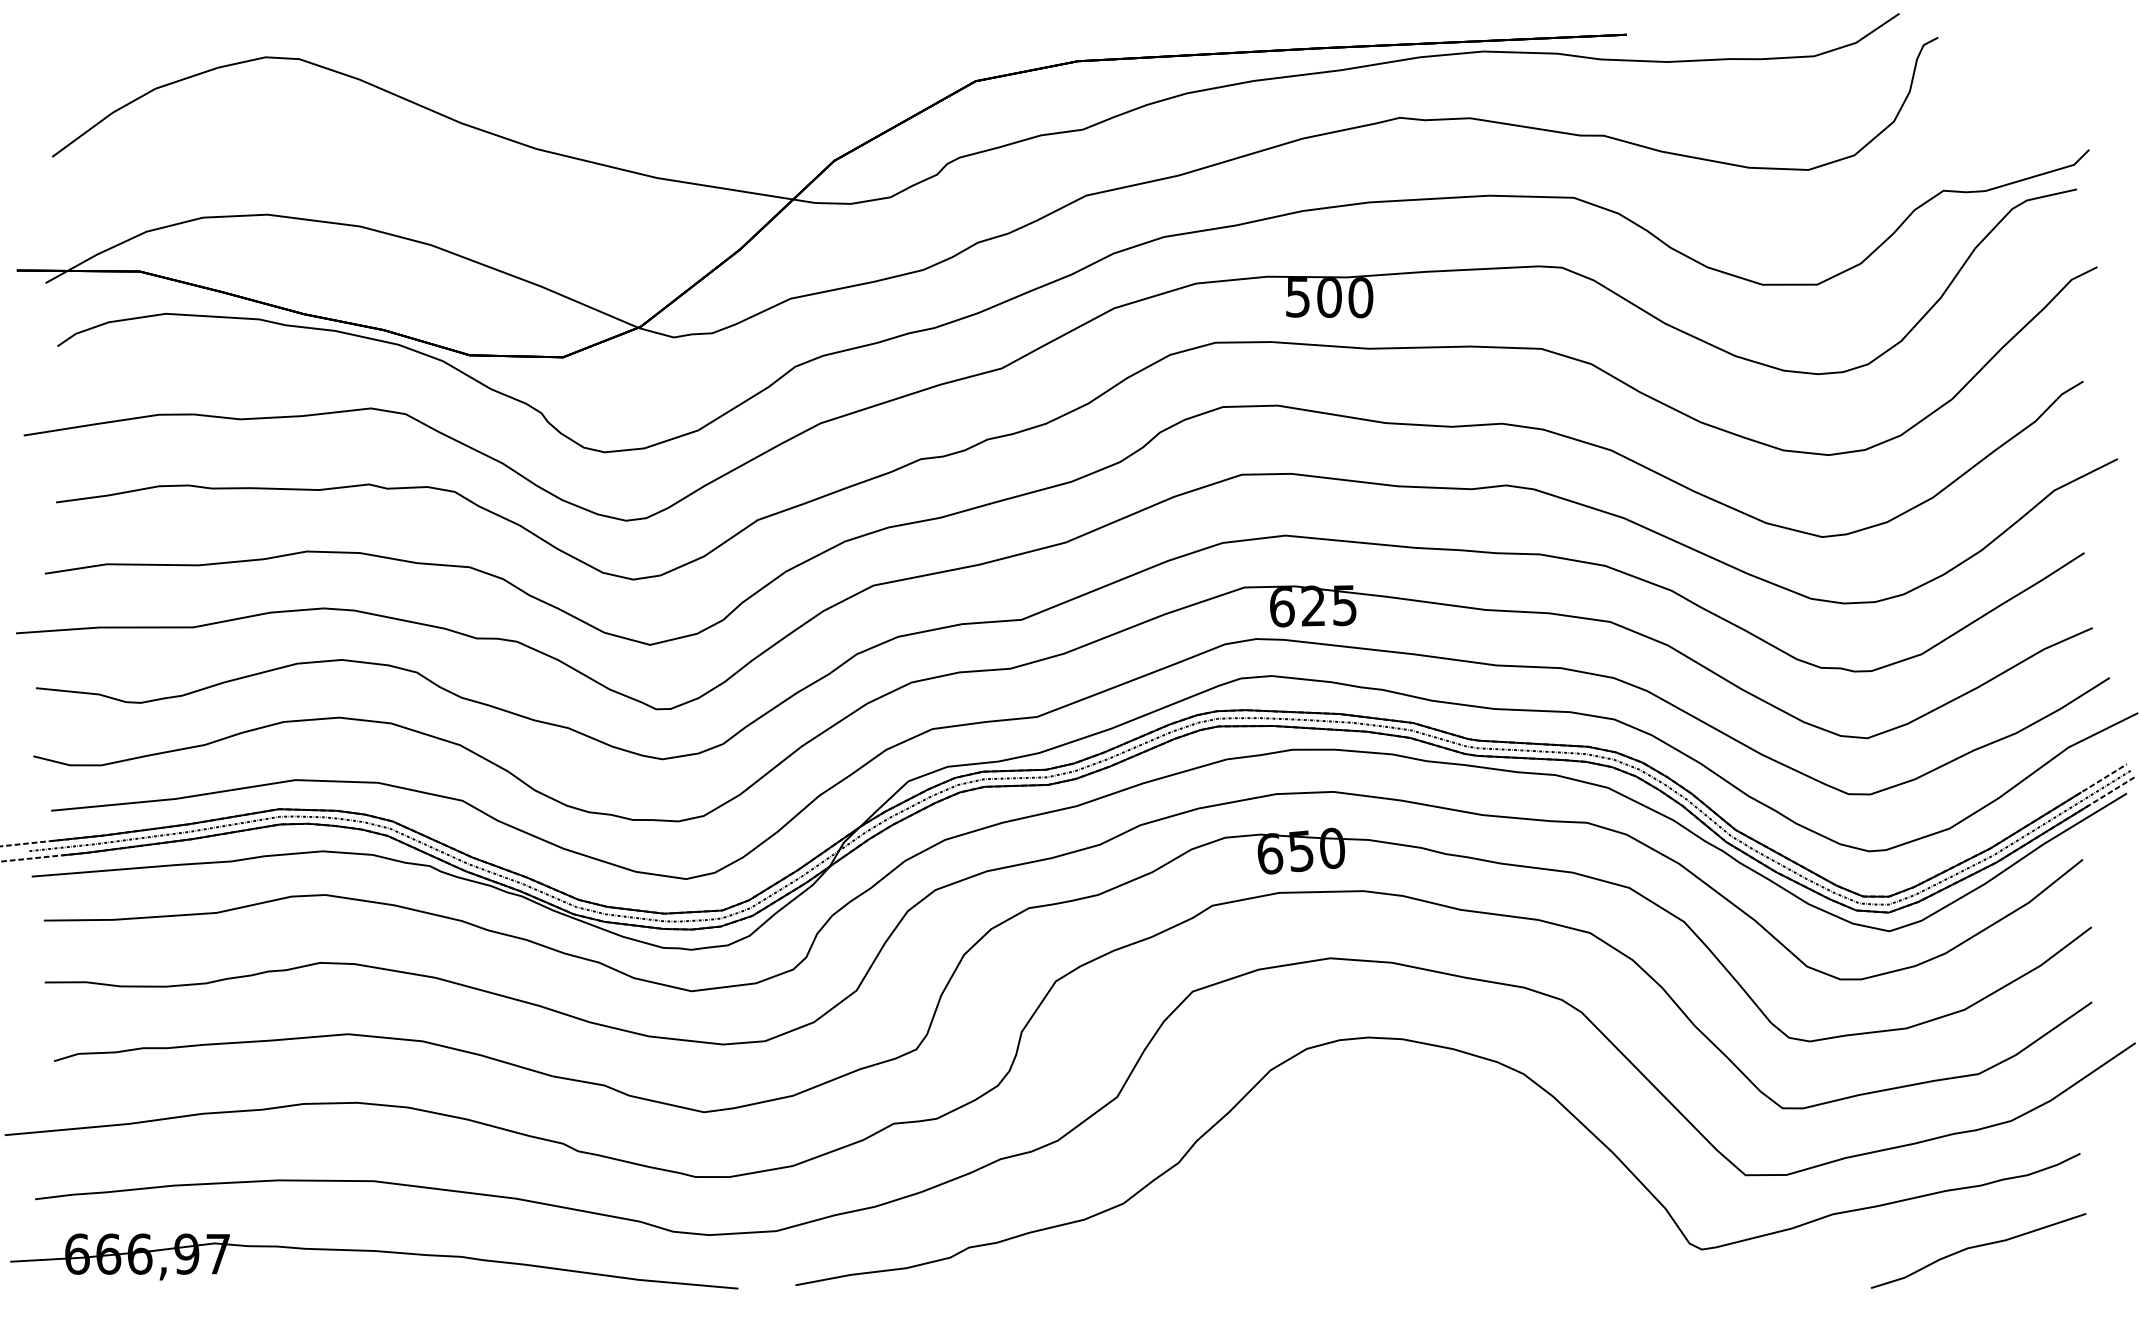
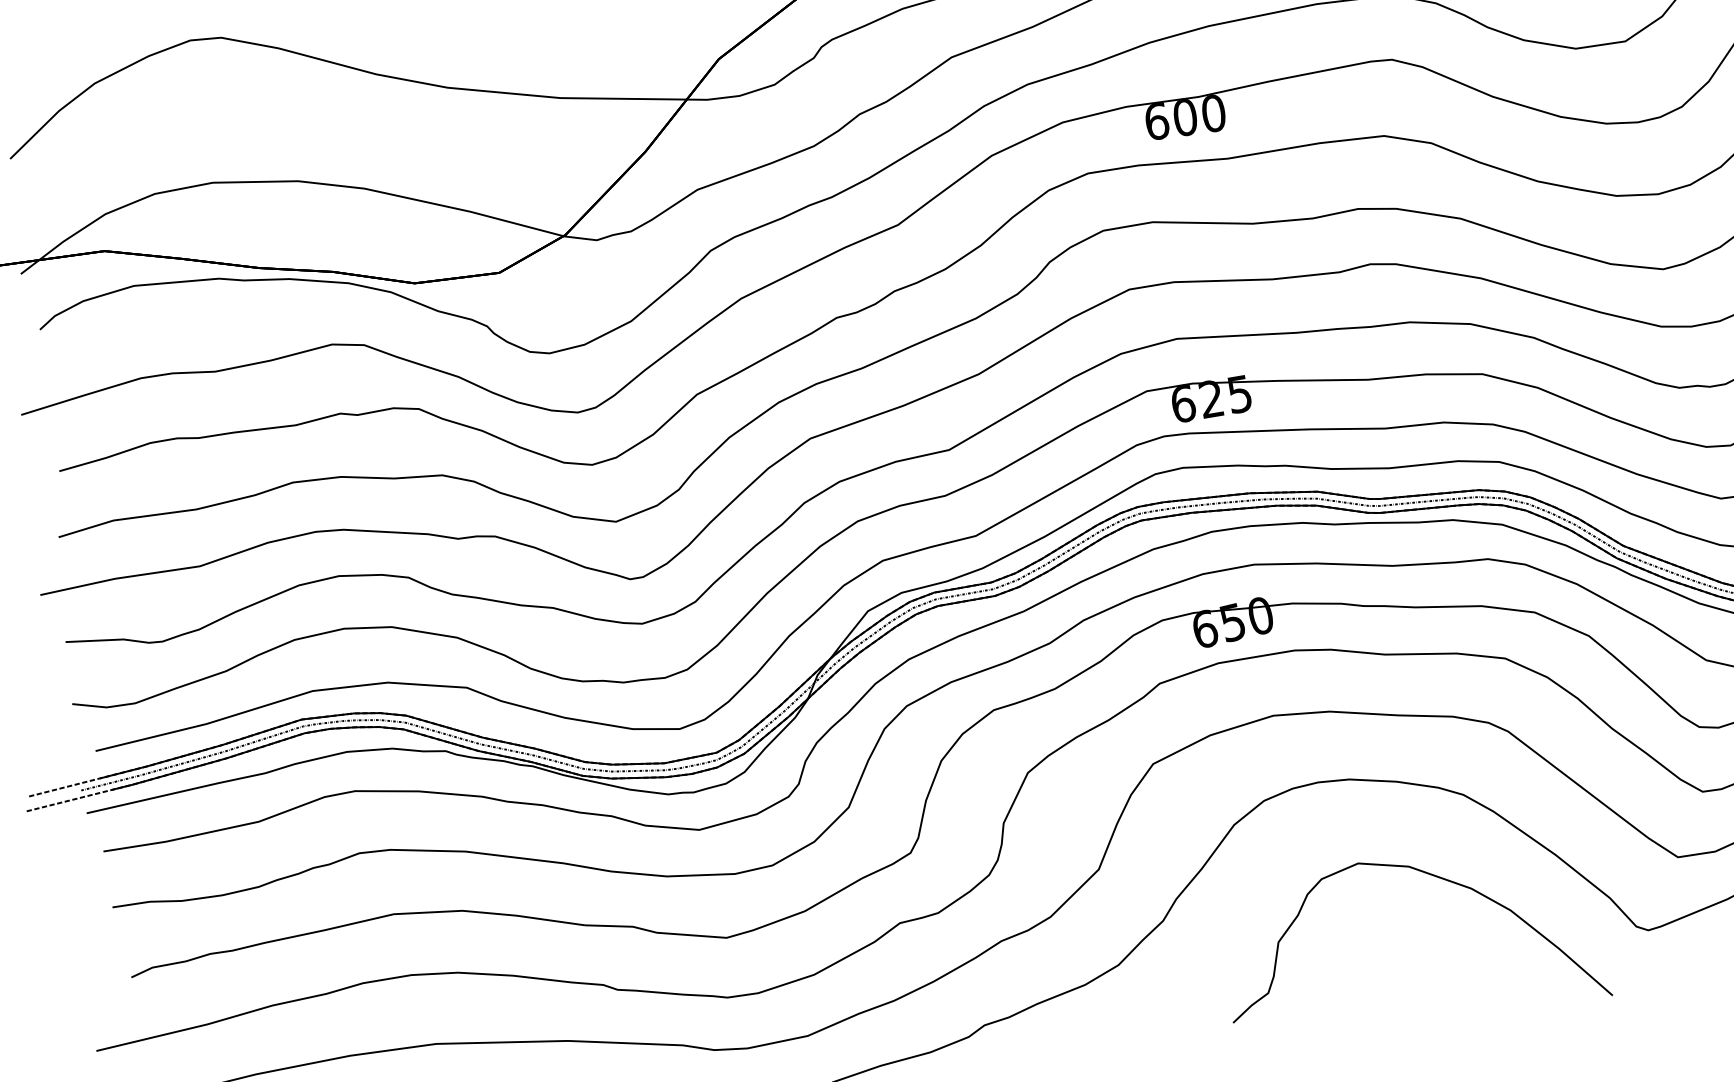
text: (1298, 297) -> (1157, 121), 500 -> 600
curve: (1478, 1157) -> (1433, 876), added

